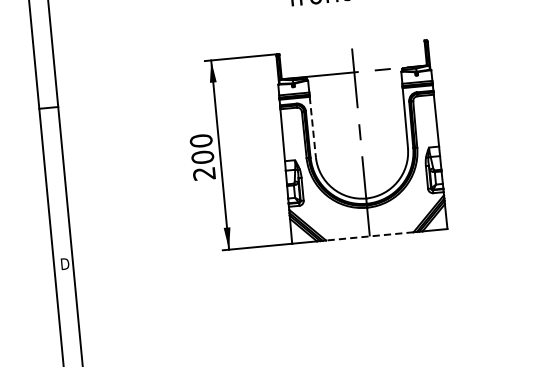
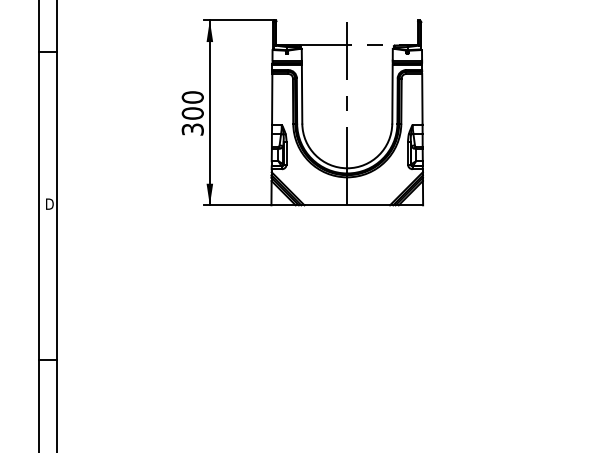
line: (313, 127) -> (302, 94), dashed -> solid
text: (204, 173) -> (192, 129), 200 -> 300
line: (370, 236) -> (347, 205), dashed -> solid

